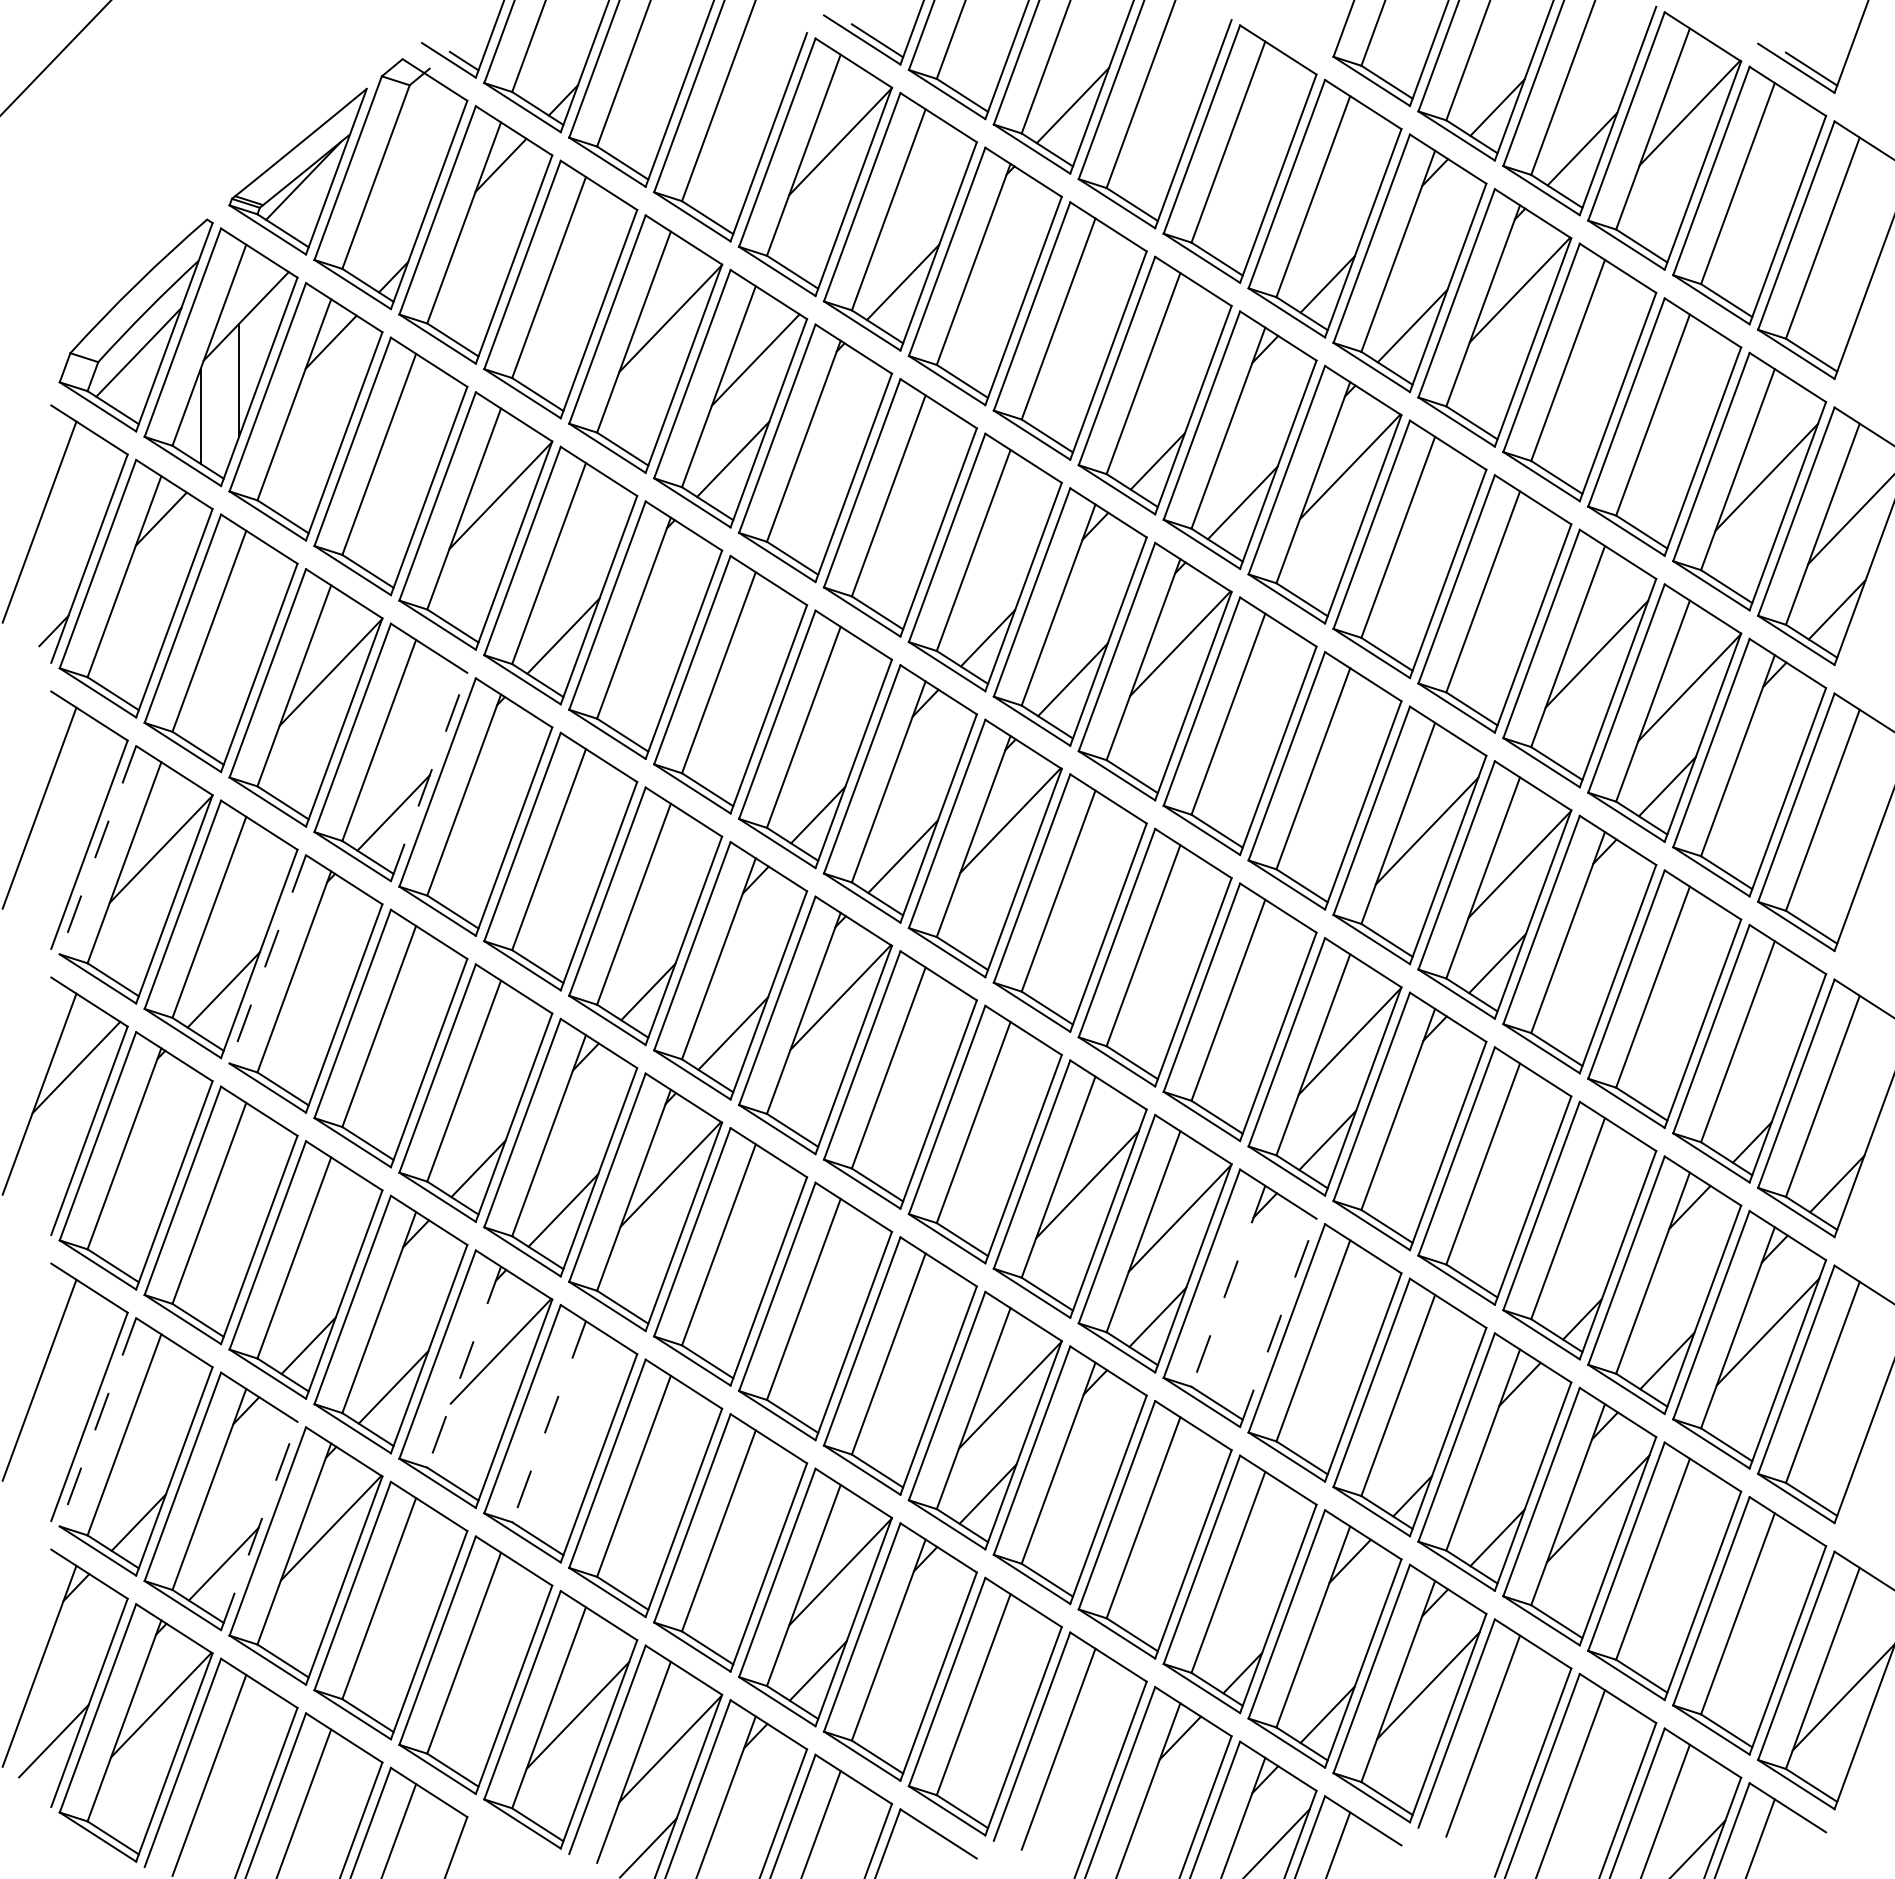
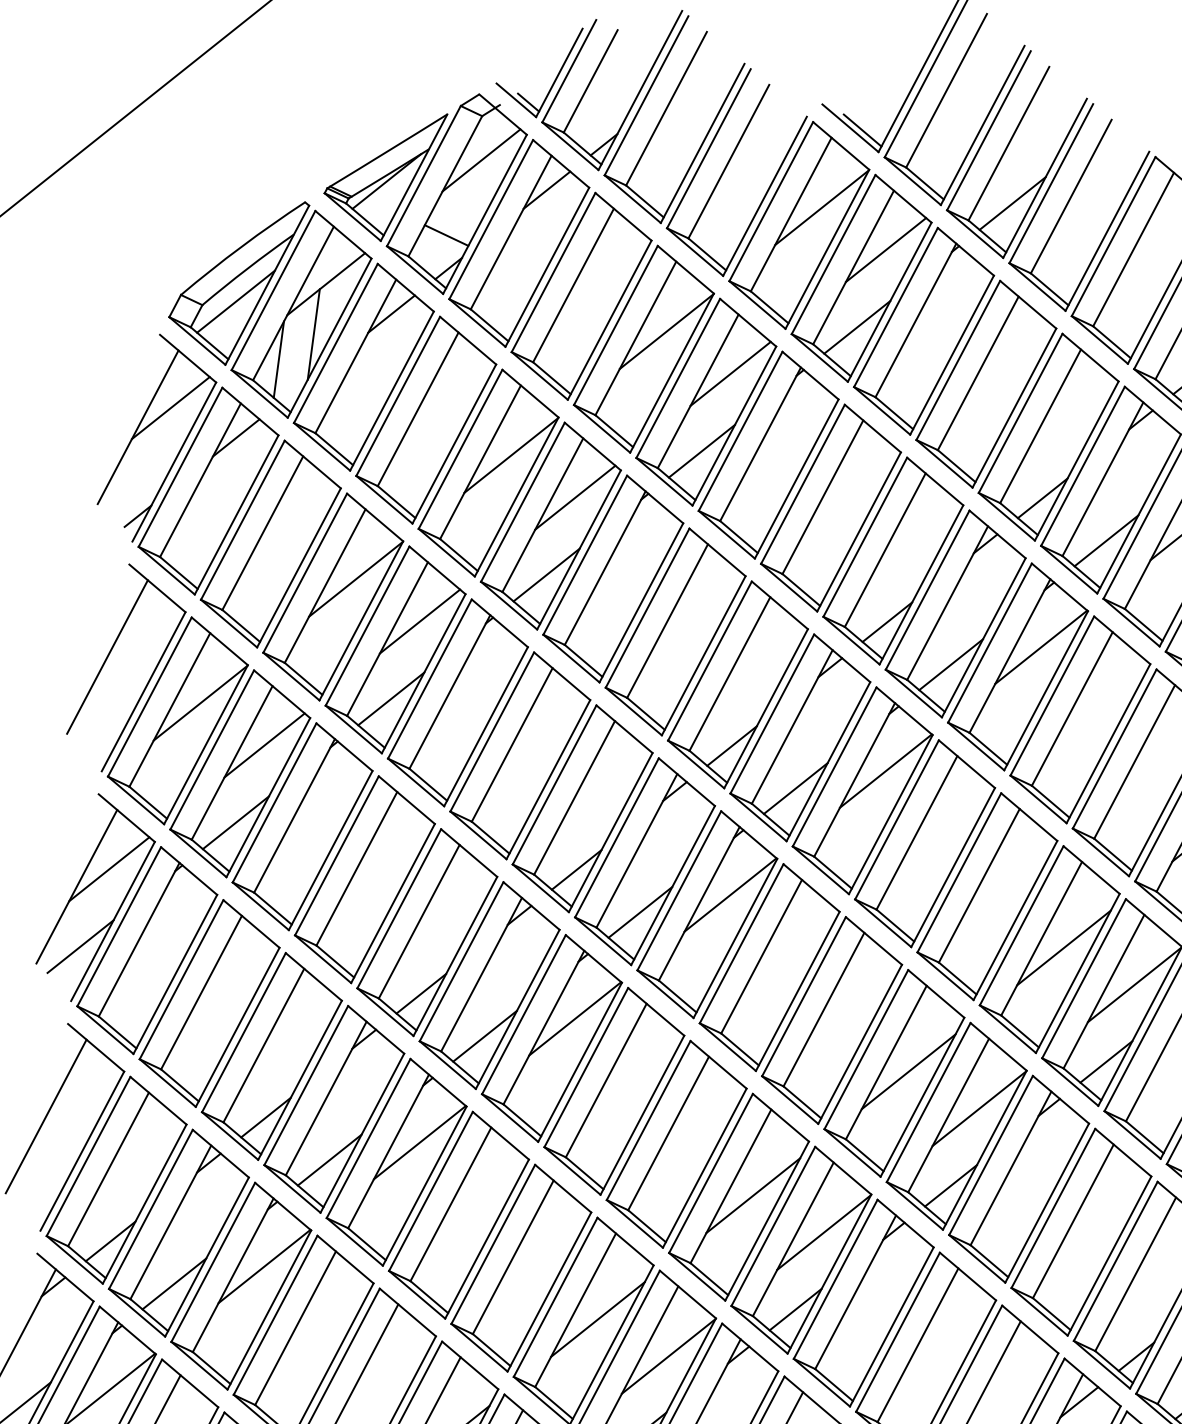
line: (415, 139) -> (481, 160), added
line: (925, 182) -> (886, 249), added
line: (385, 237) -> (446, 235), added
line: (76, 492) -> (170, 407), added
line: (585, 536) -> (575, 497), added
line: (415, 713) -> (419, 621), added
line: (429, 777) -> (423, 674), dashed -> solid
line: (97, 850) -> (149, 697), dashed -> solid
line: (246, 890) -> (264, 745), added
line: (267, 959) -> (274, 802), dashed -> solid
line: (1257, 1007) -> (1064, 947), added
line: (53, 1166) -> (80, 946), added
line: (1228, 1286) -> (1011, 1168), dashed -> solid
line: (1278, 1322) -> (1047, 1202), dashed -> solid
line: (917, 1361) -> (753, 1195), added
line: (464, 1367) -> (388, 1151), dashed -> solid
line: (97, 1422) -> (88, 1156), dashed -> solid
line: (548, 1422) -> (450, 1204), dashed -> solid
line: (259, 1526) -> (207, 1257), dashed -> solid
line: (747, 1538) -> (597, 1319), added

